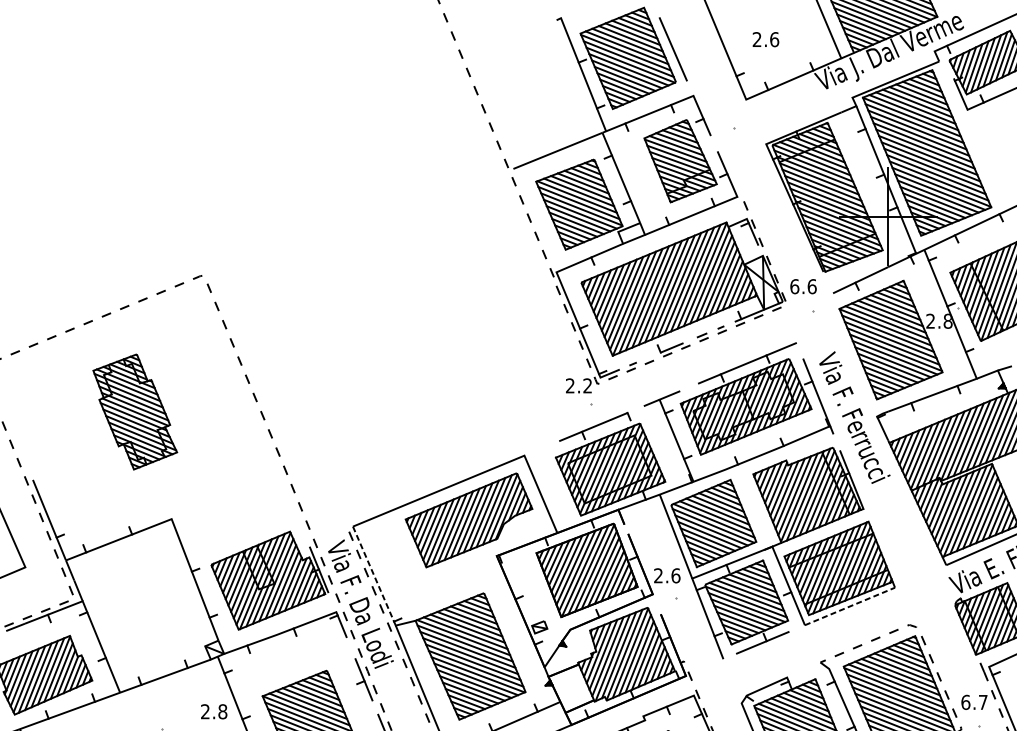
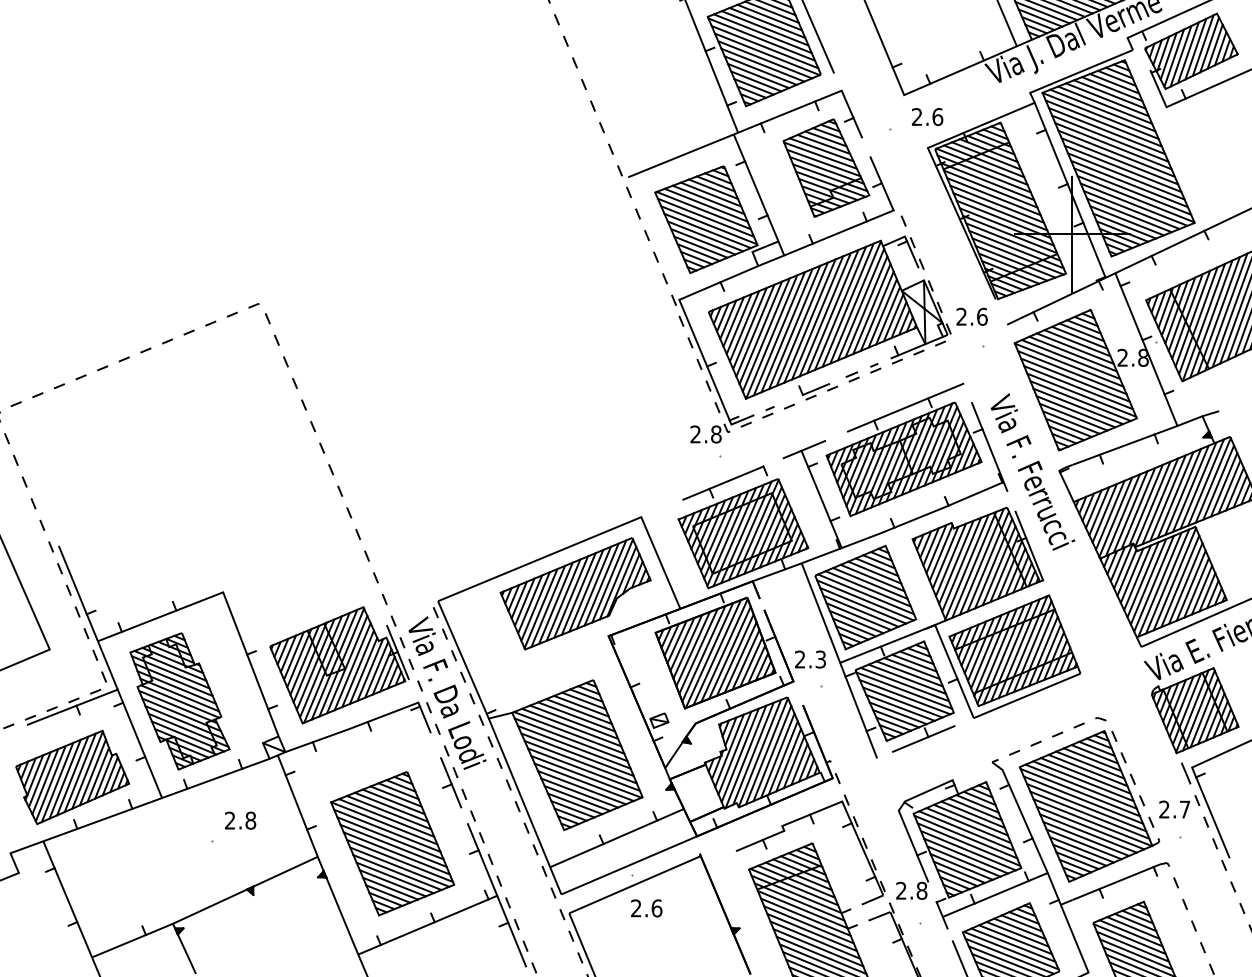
text: (765, 40) -> (927, 117), moved
text: (794, 286) -> (961, 316), 6.6 -> 2.6
text: (587, 385) -> (716, 434), 2.2 -> 2.8
part: (134, 412) -> (179, 701), moved
line: (373, 574) -> (462, 657), dashed -> solid
text: (675, 575) -> (820, 659), 2.6 -> 2.3
line: (851, 606) -> (1028, 695), dashed -> solid
text: (965, 702) -> (1164, 809), 6.7 -> 2.7
text: (214, 711) -> (240, 820), moved

